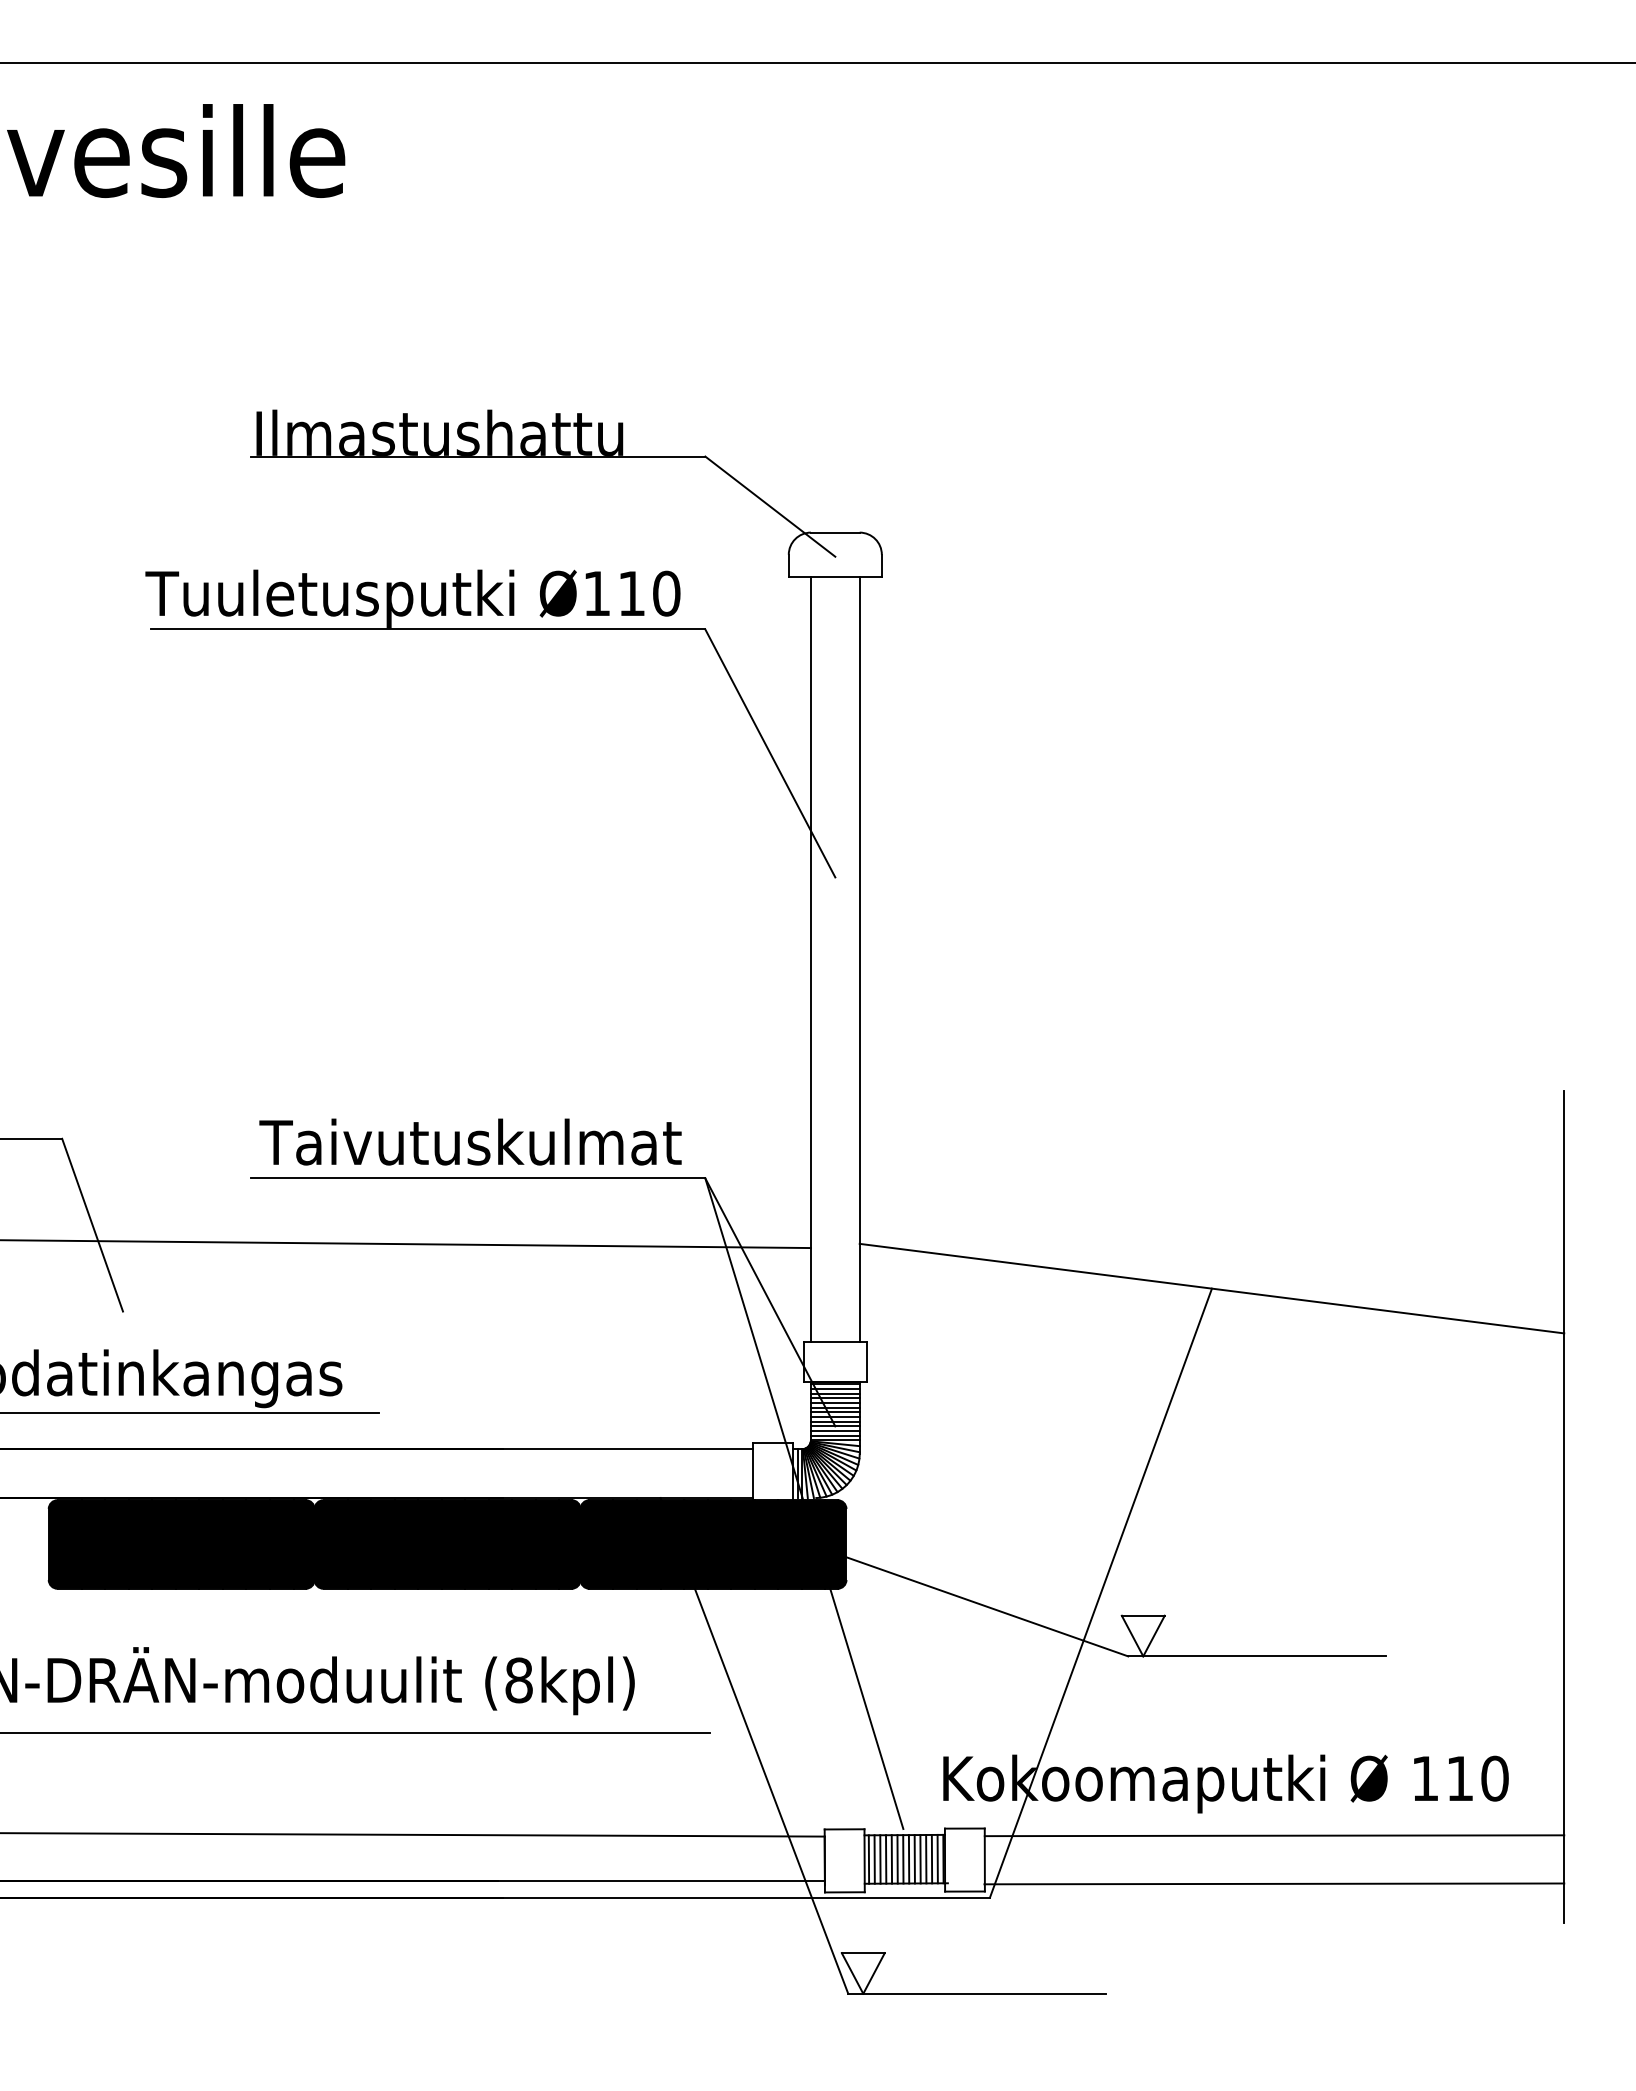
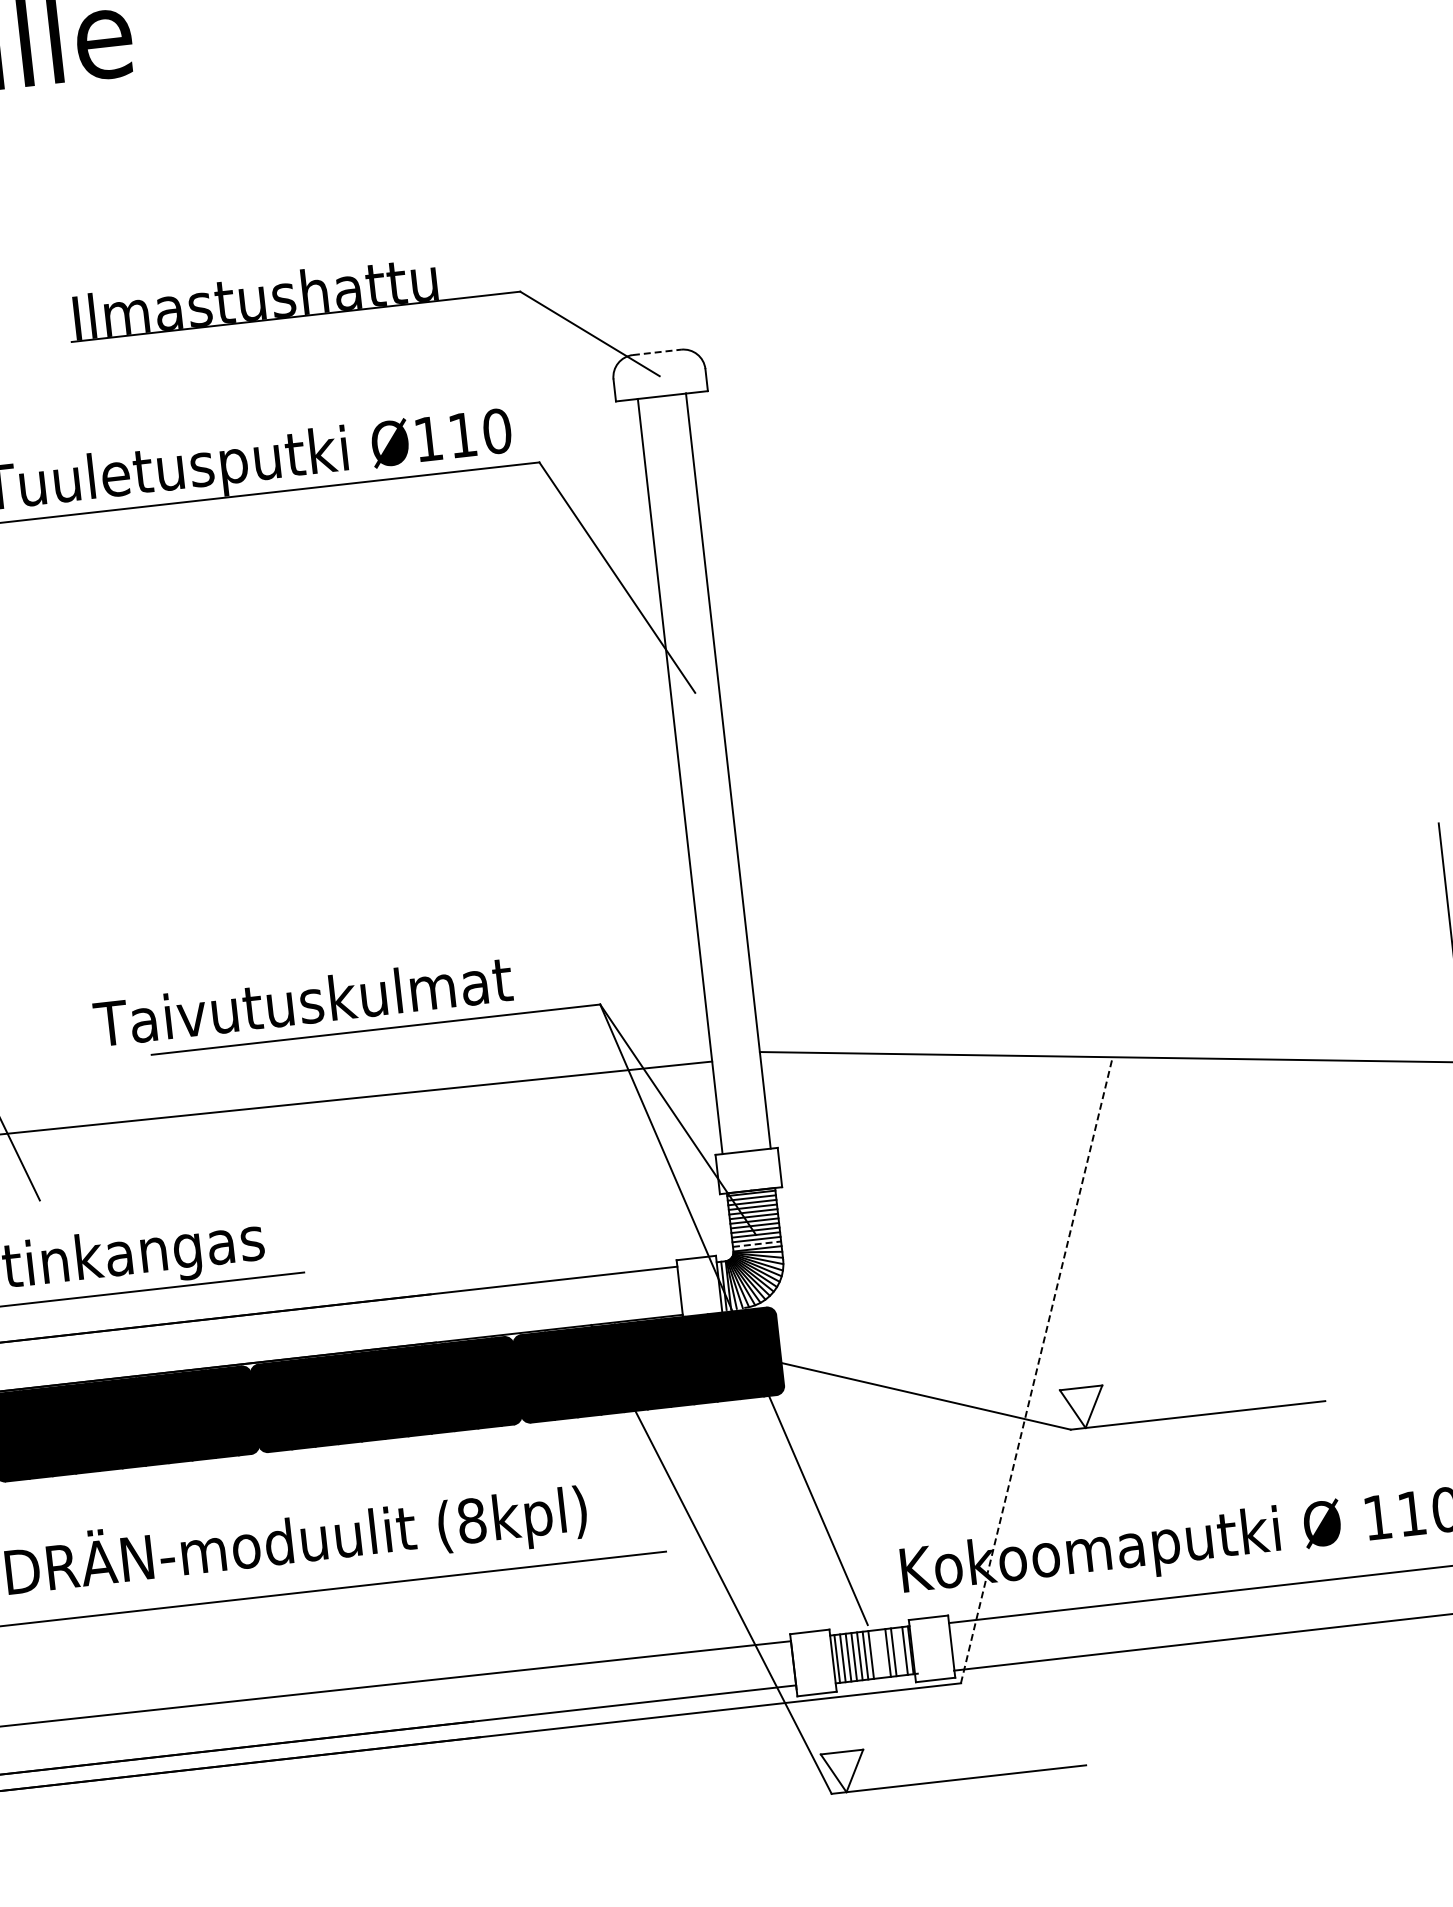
line: (835, 532) -> (657, 352), solid -> dashed
text: (470, 1141) -> (302, 1000), moved
line: (835, 1435) -> (757, 1243), solid -> dashed
line: (1101, 1592) -> (1037, 1369), solid -> dashed
line: (931, 1858) -> (898, 1651), removed
line: (908, 1859) -> (876, 1654), removed
line: (914, 1859) -> (882, 1653), removed

